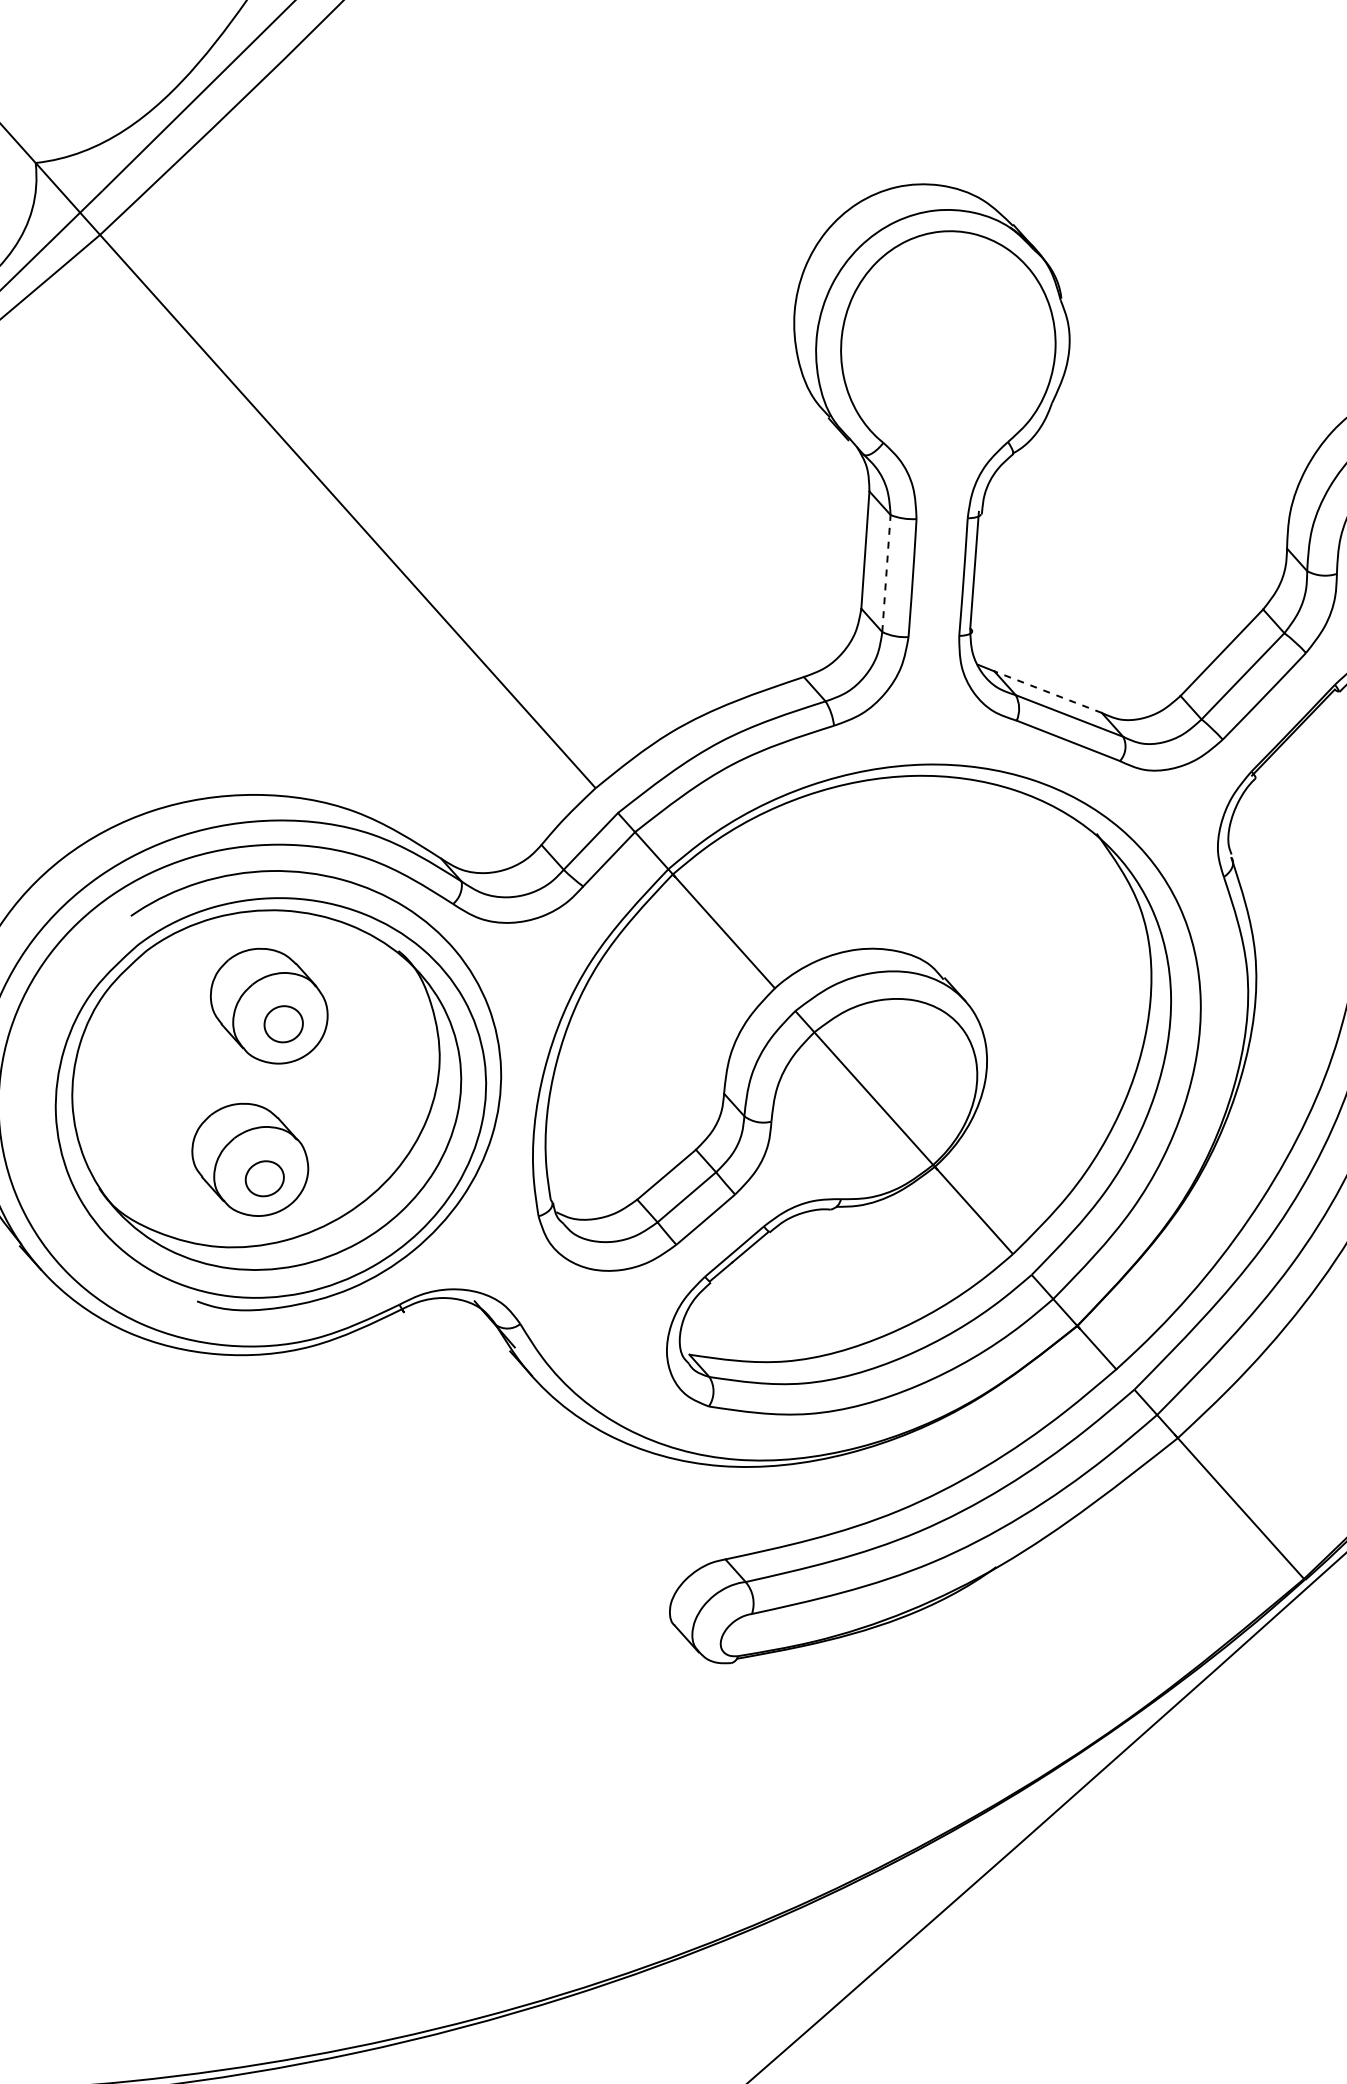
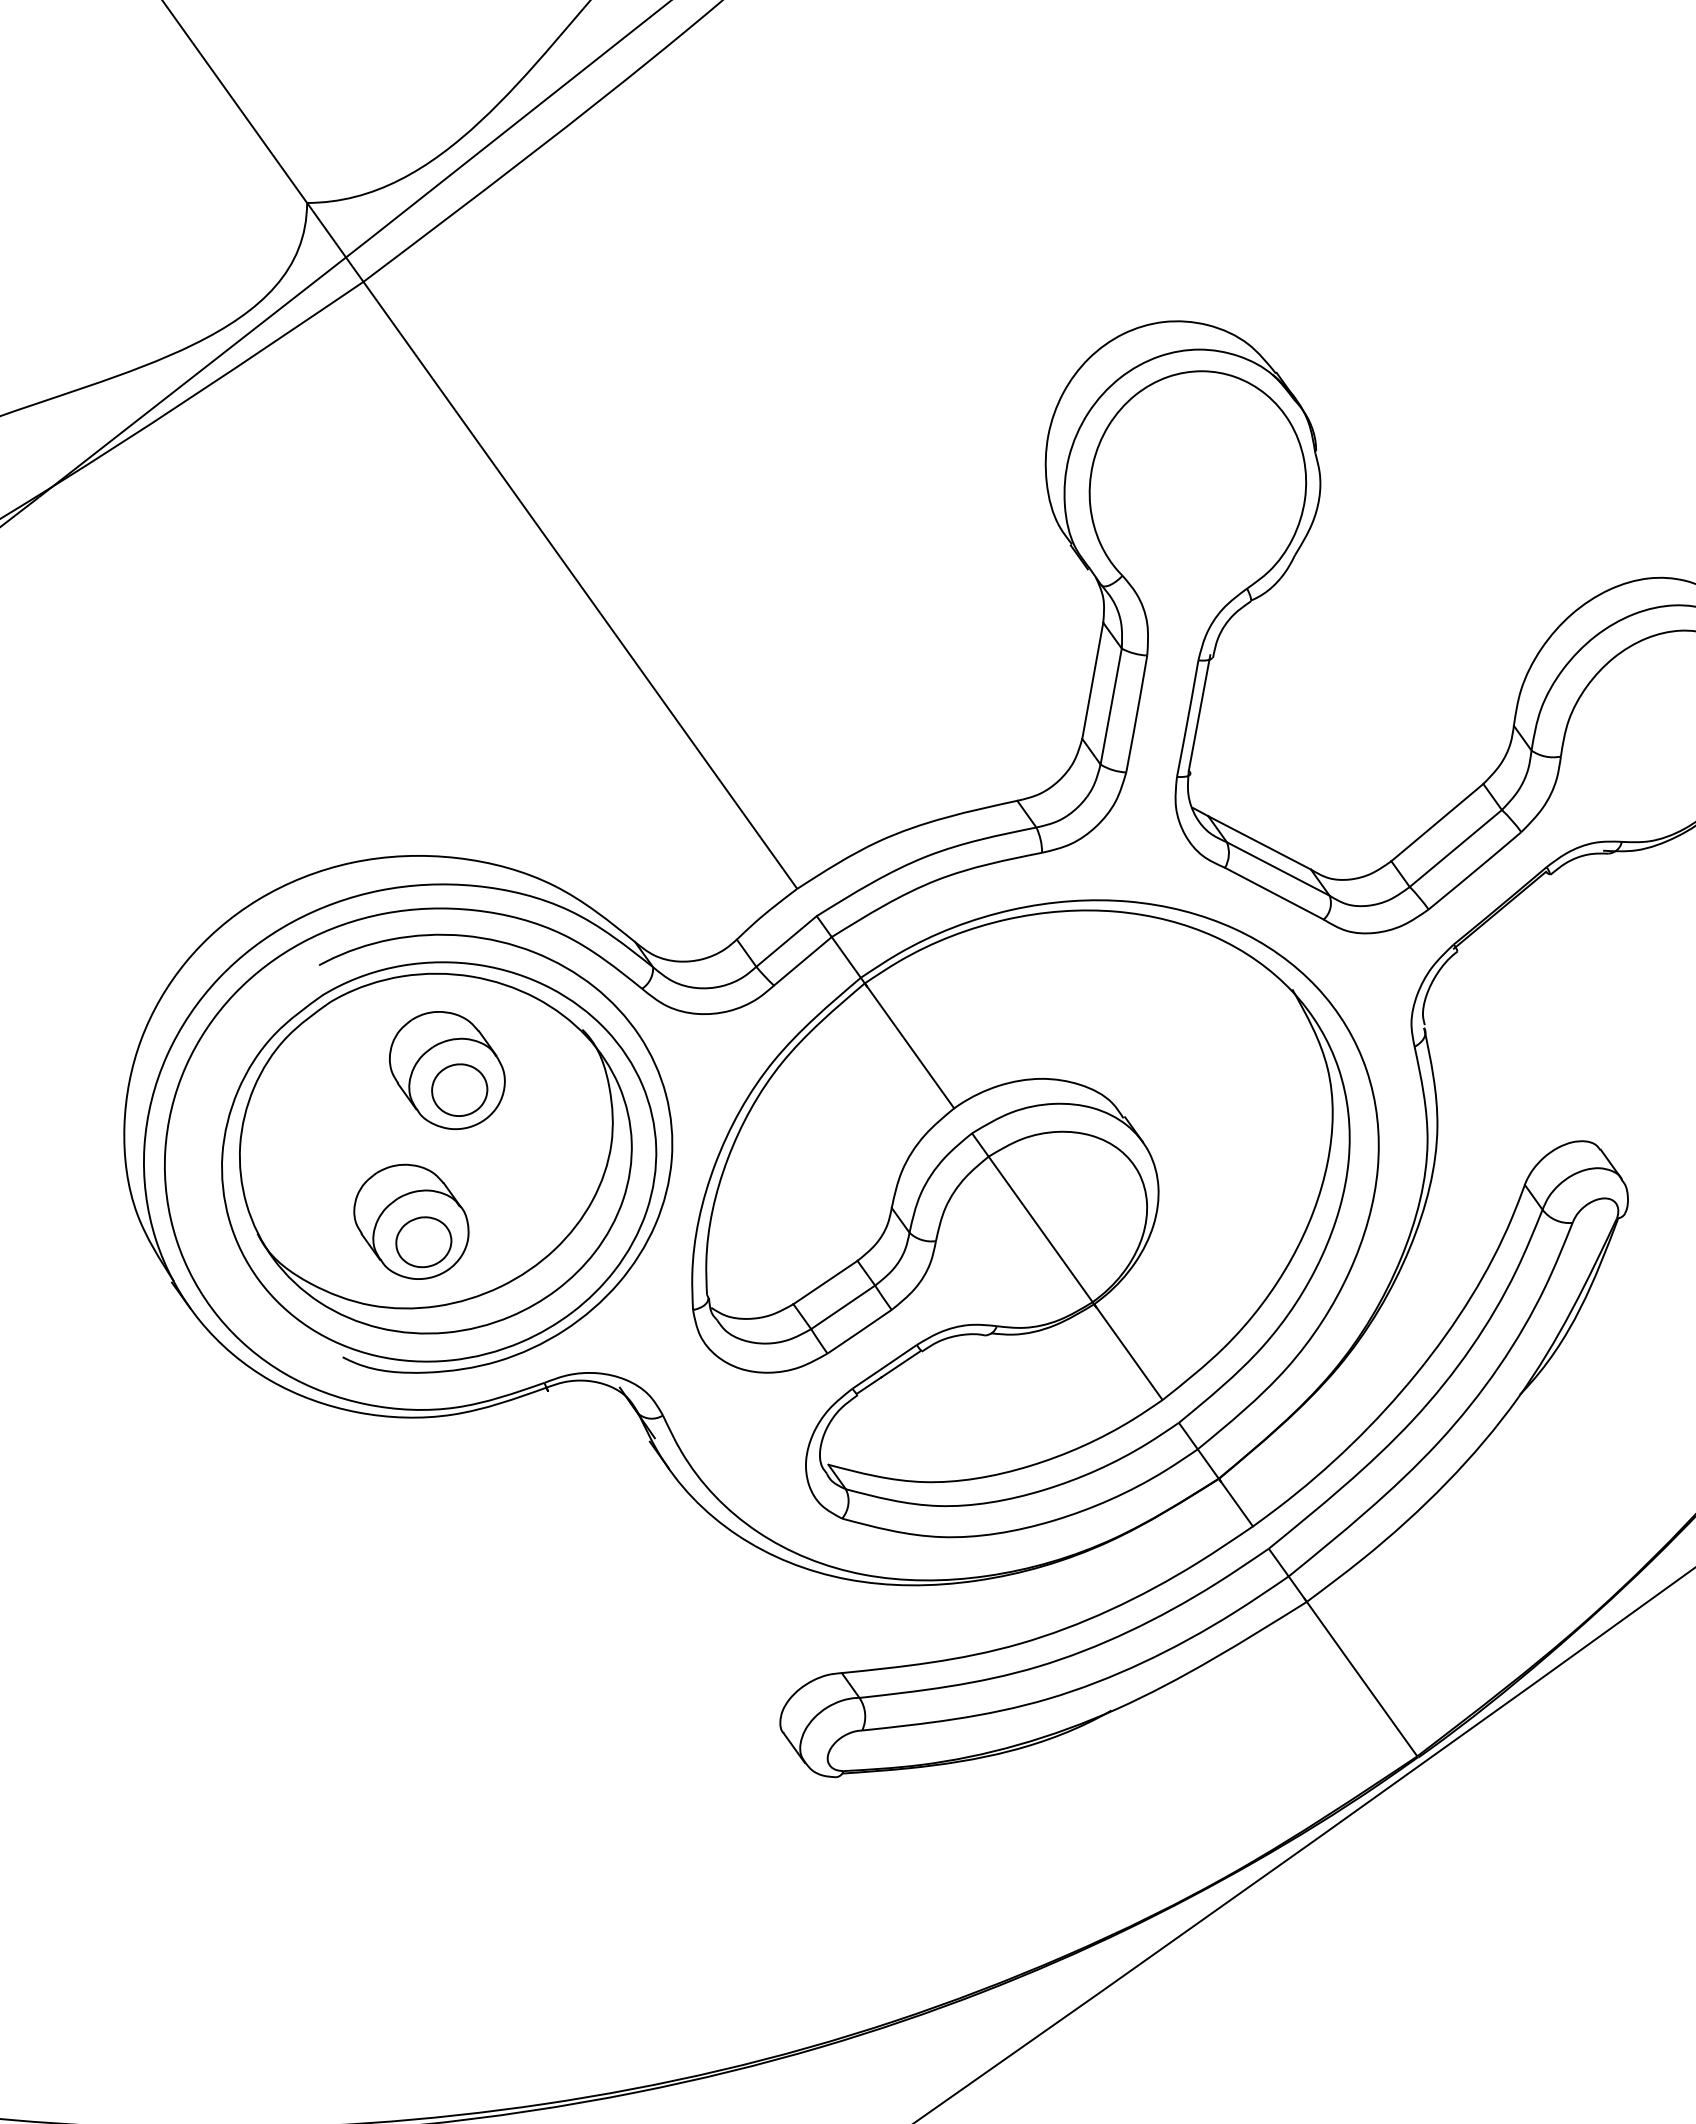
line: (886, 573) -> (1111, 706), dashed -> solid
line: (1048, 691) -> (1259, 842), dashed -> solid
part: (283, 1023) -> (459, 1089), size x1.43
part: (264, 1179) -> (423, 1242), size x1.43

